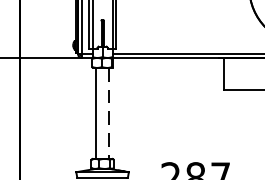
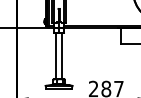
line: (109, 114) -> (62, 56), dashed -> solid

